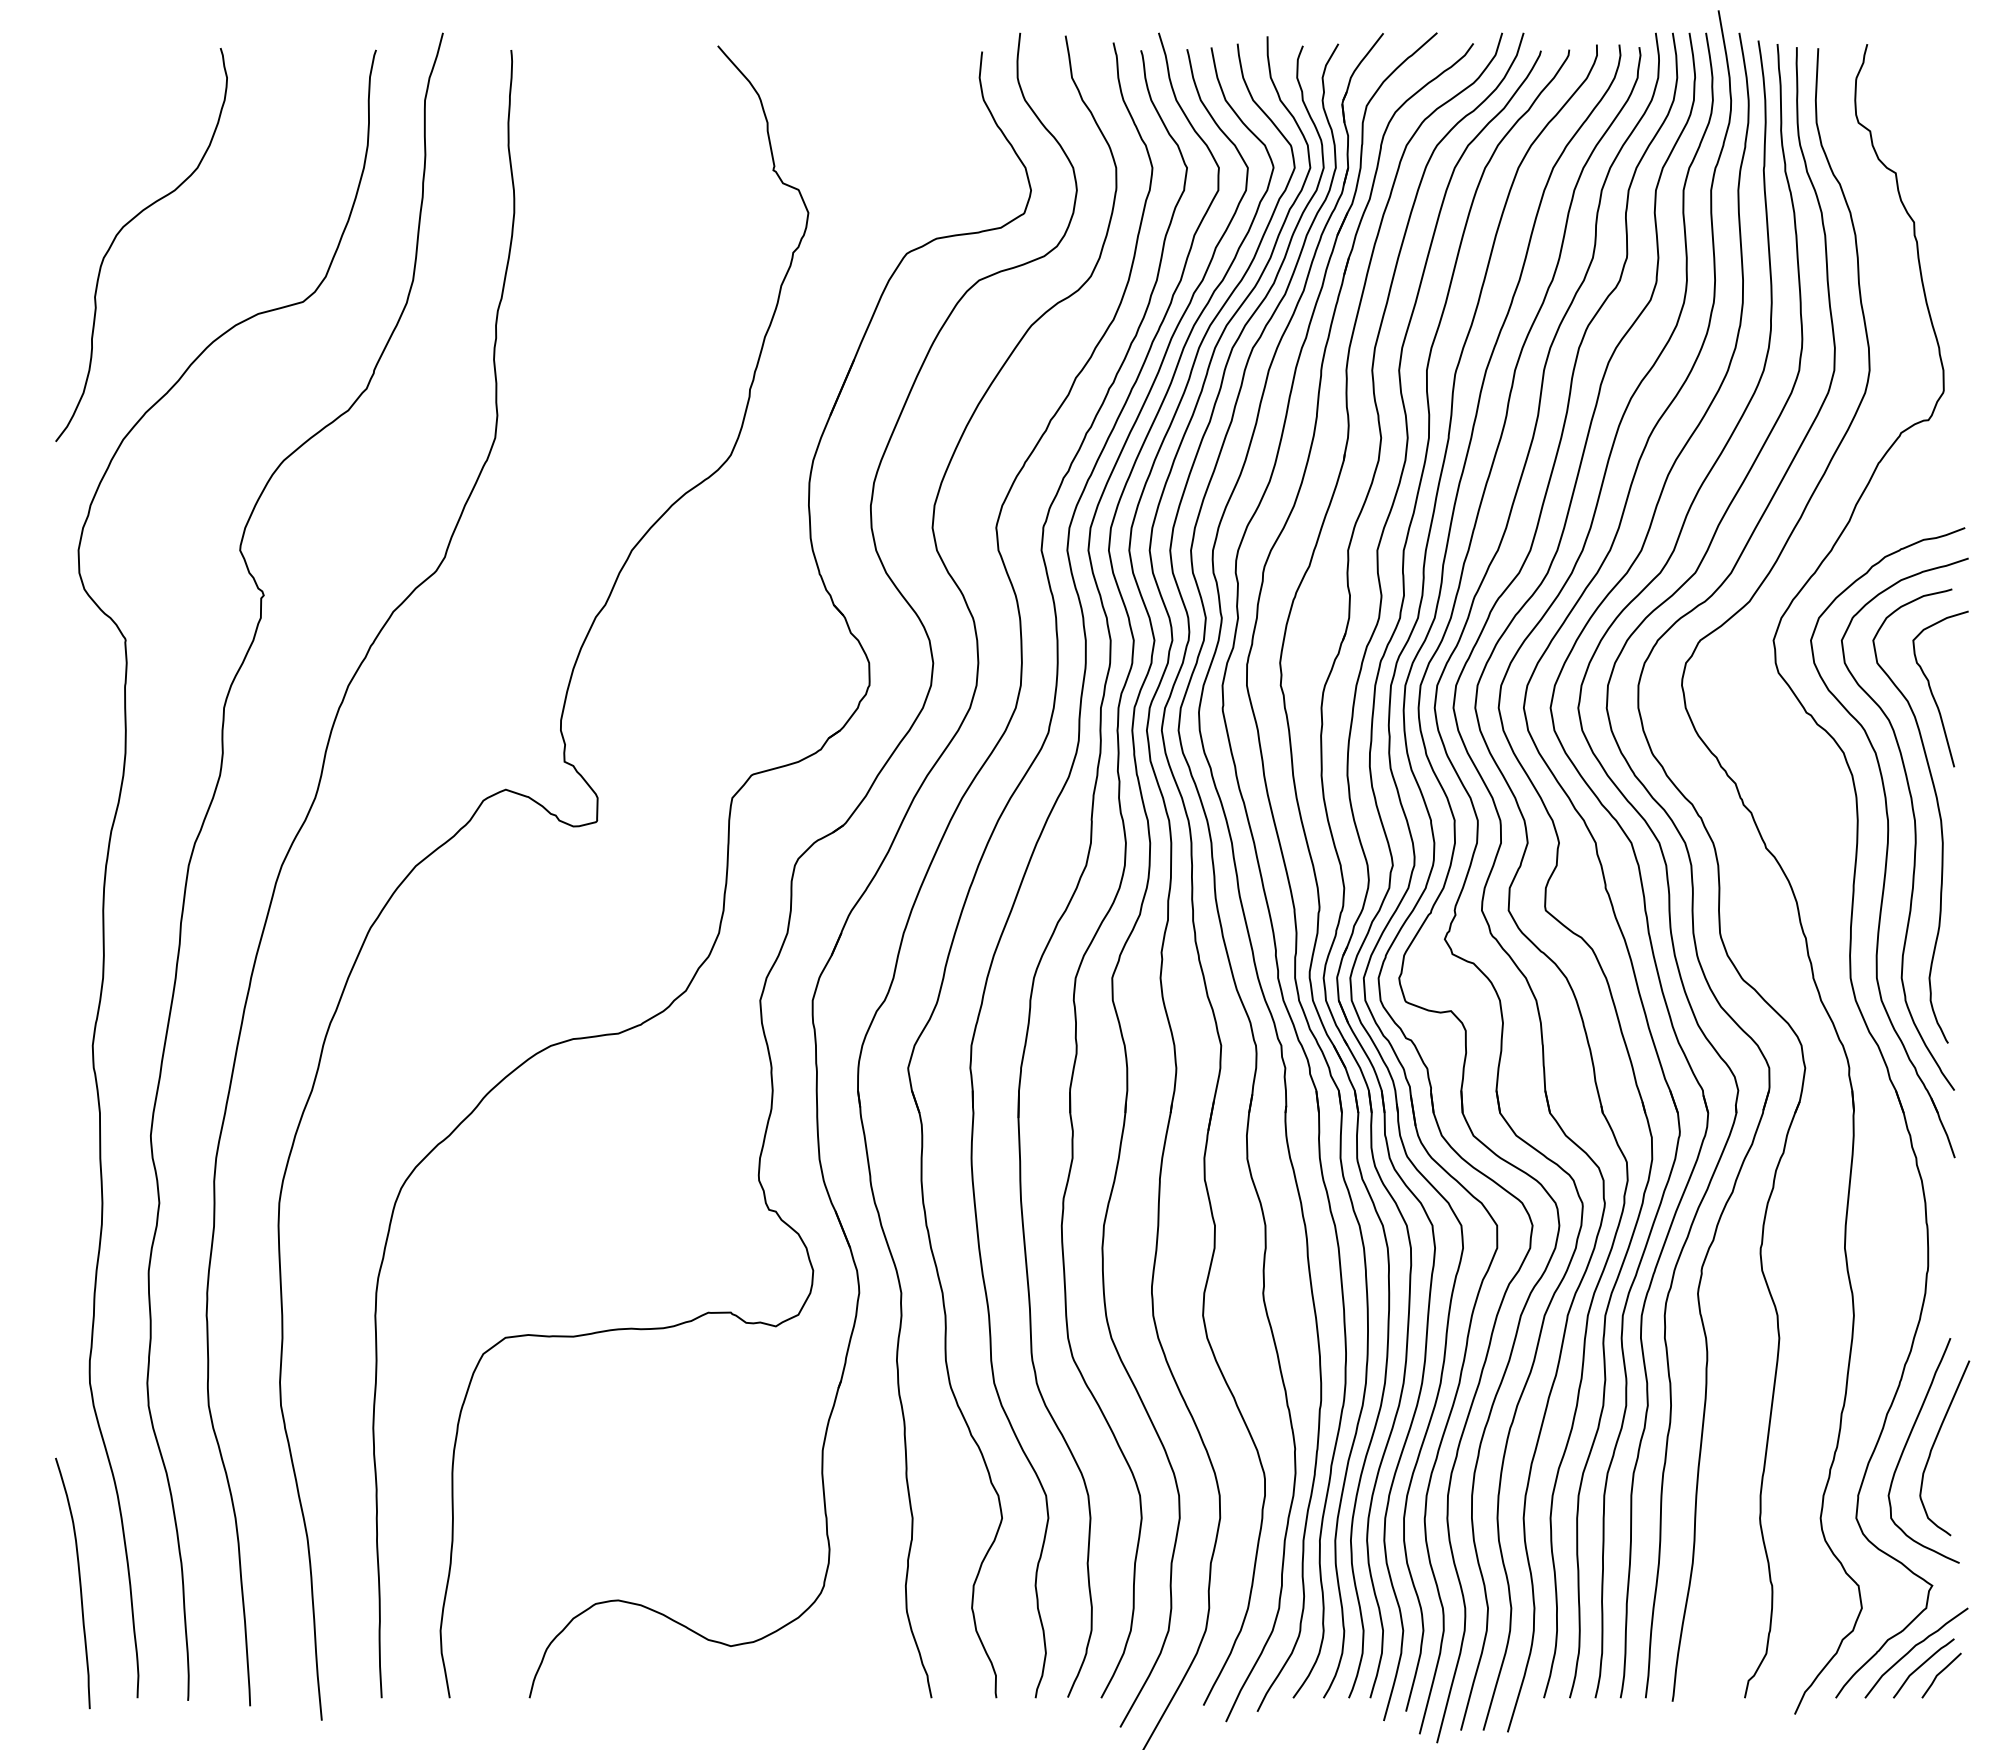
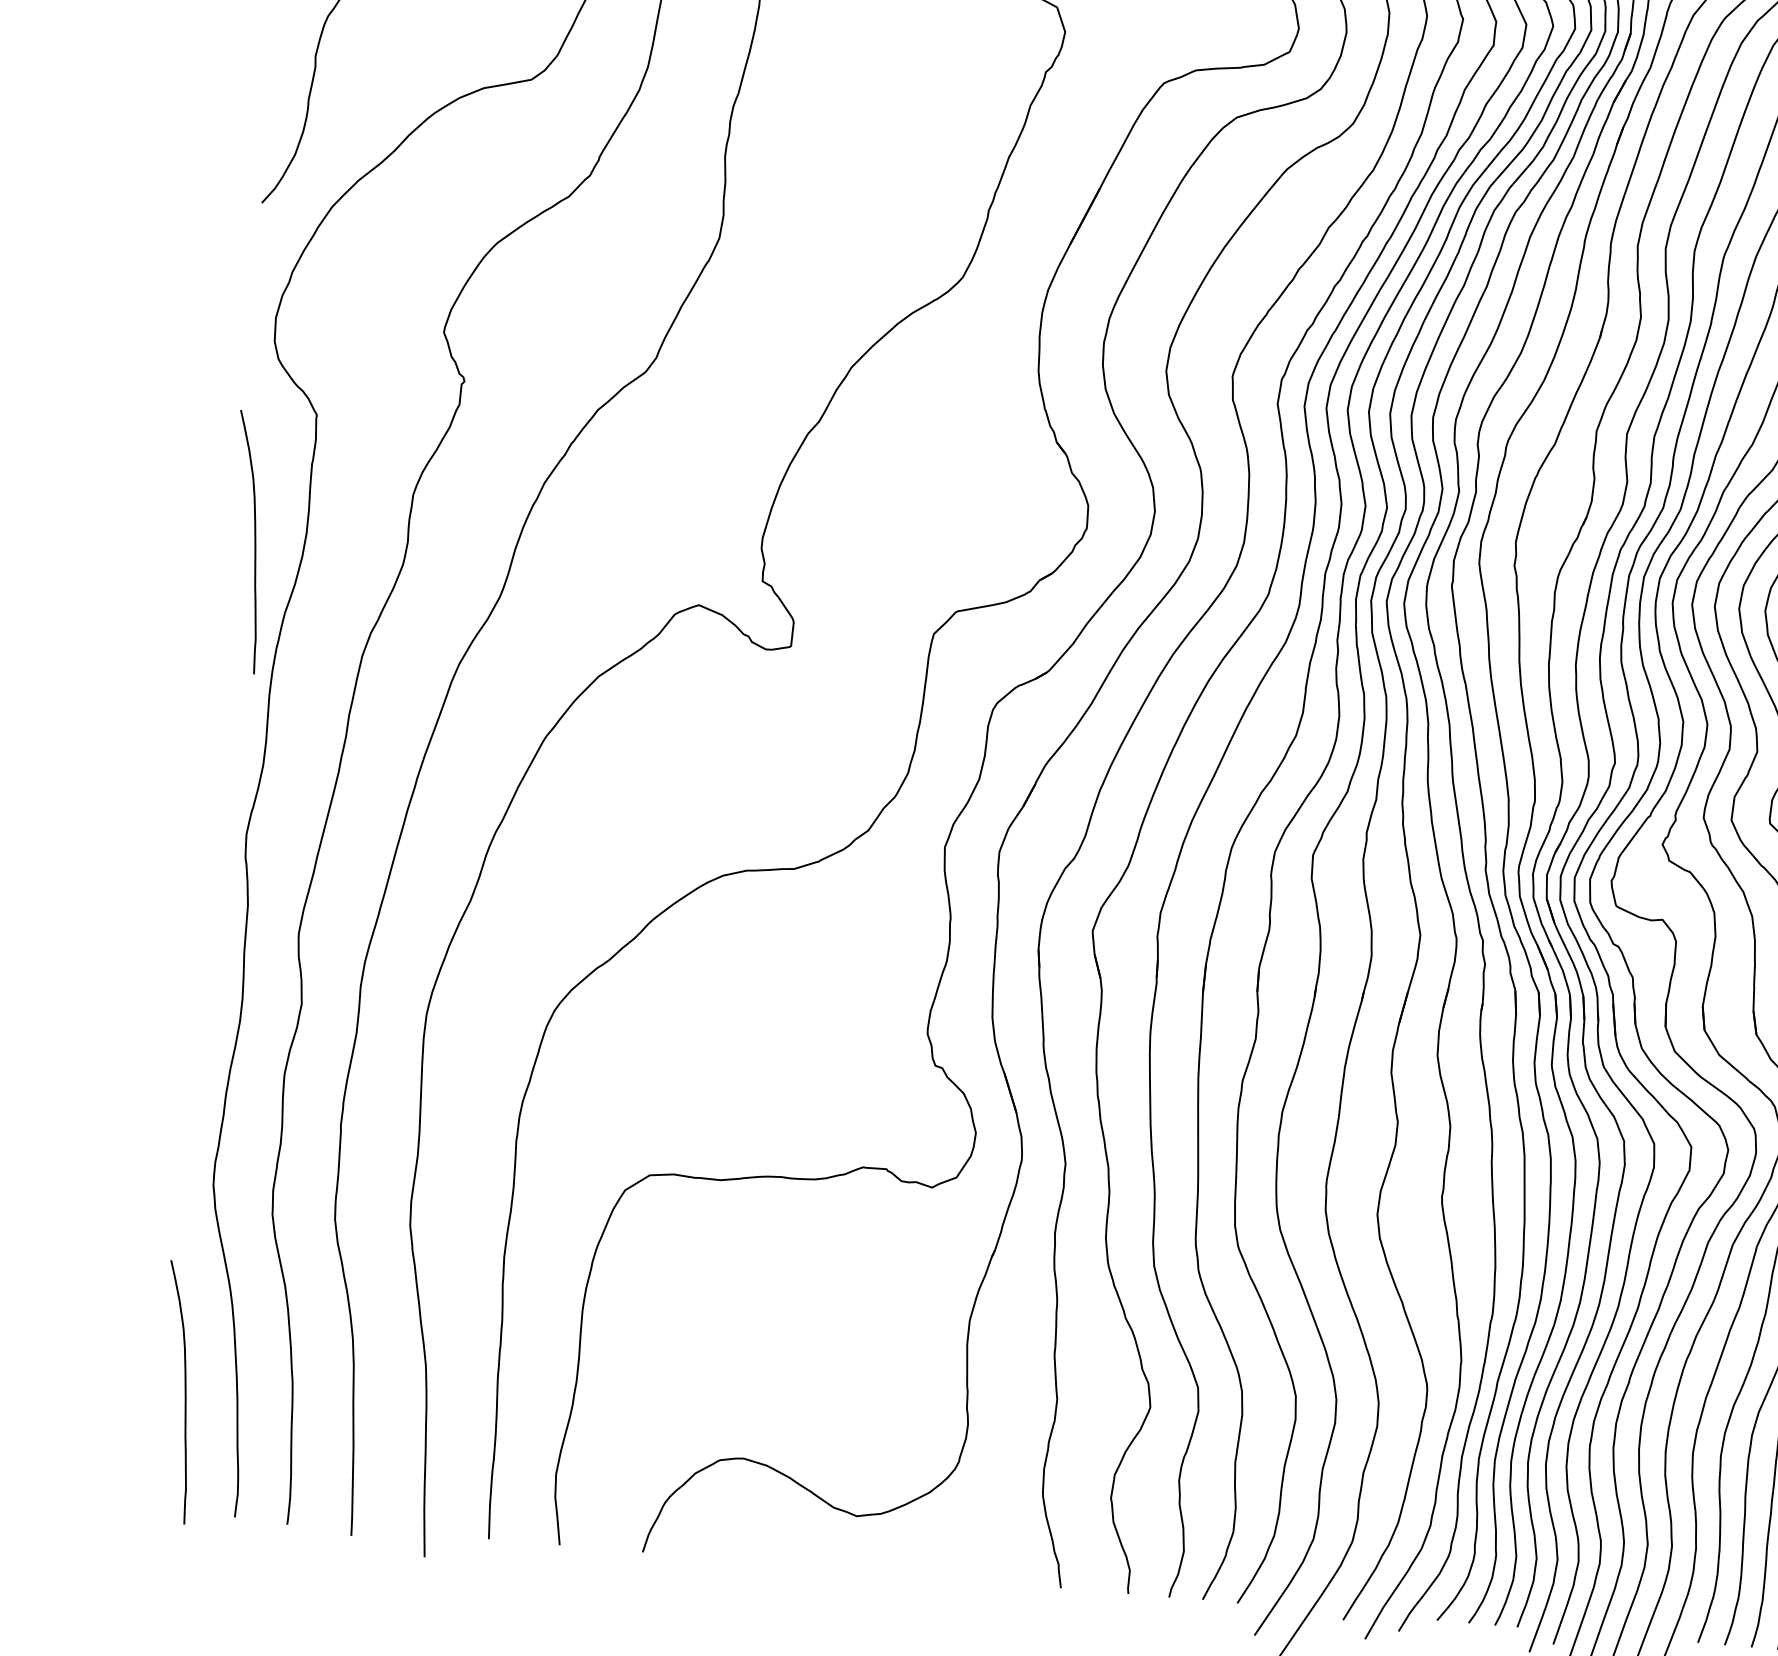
curve: (76, 766) -> (254, 542), added

